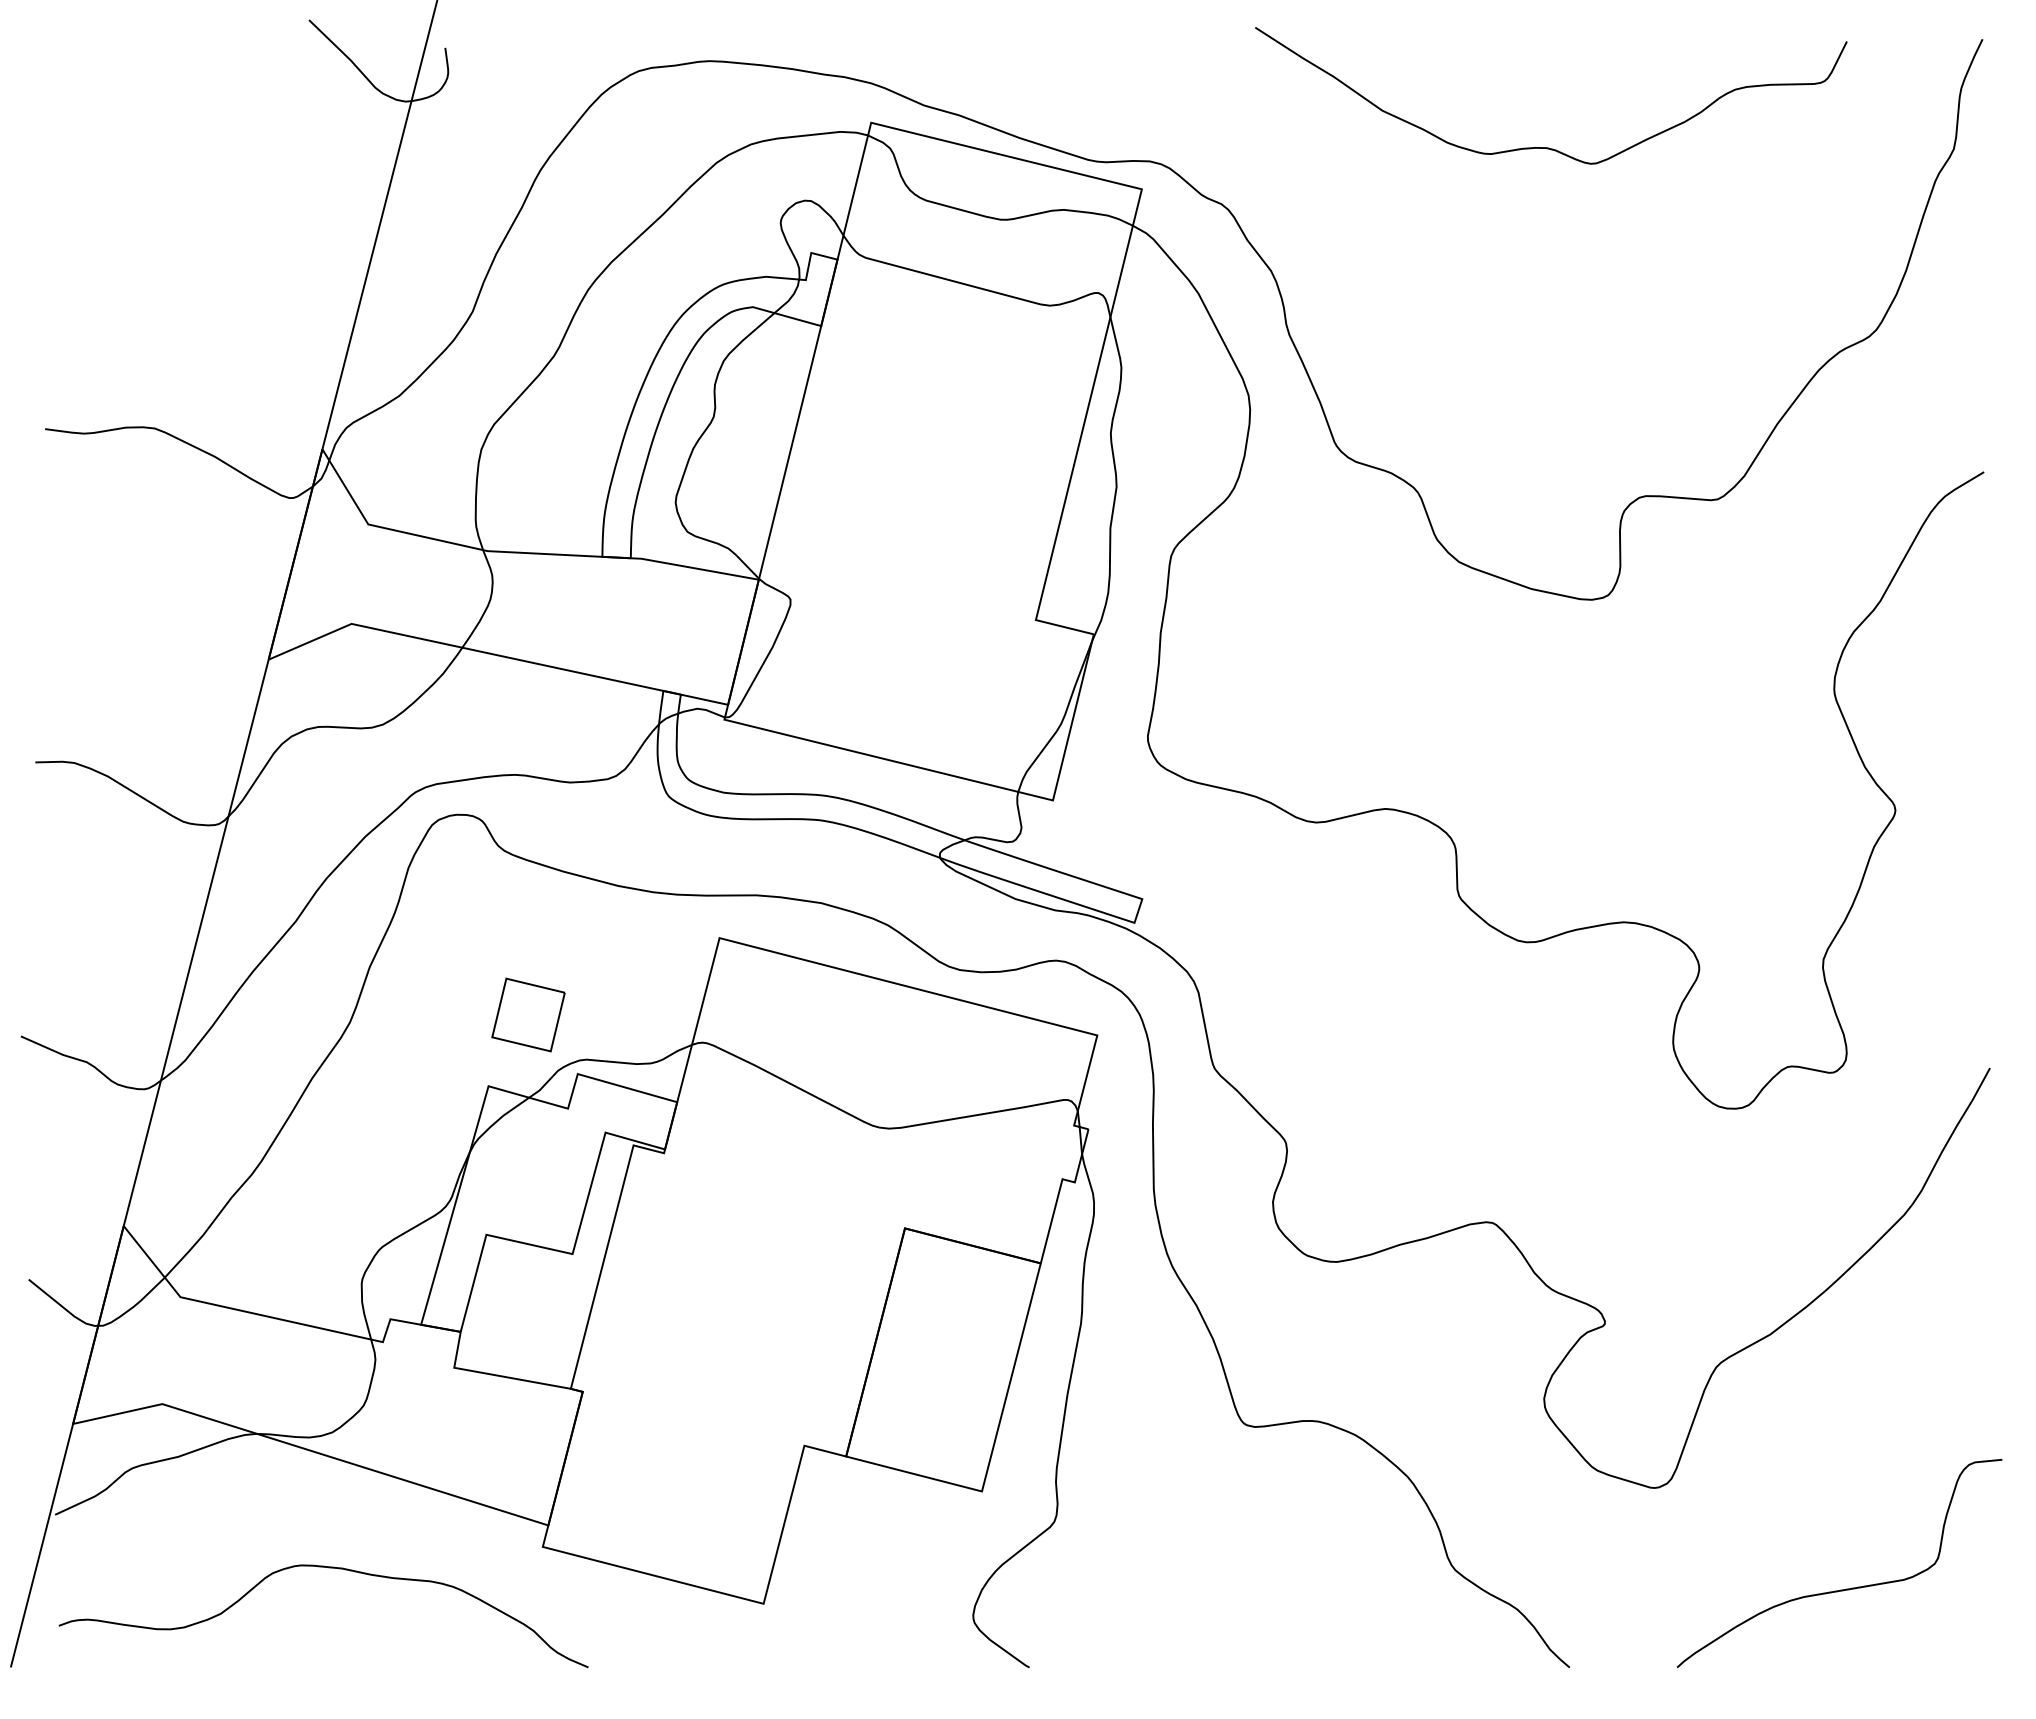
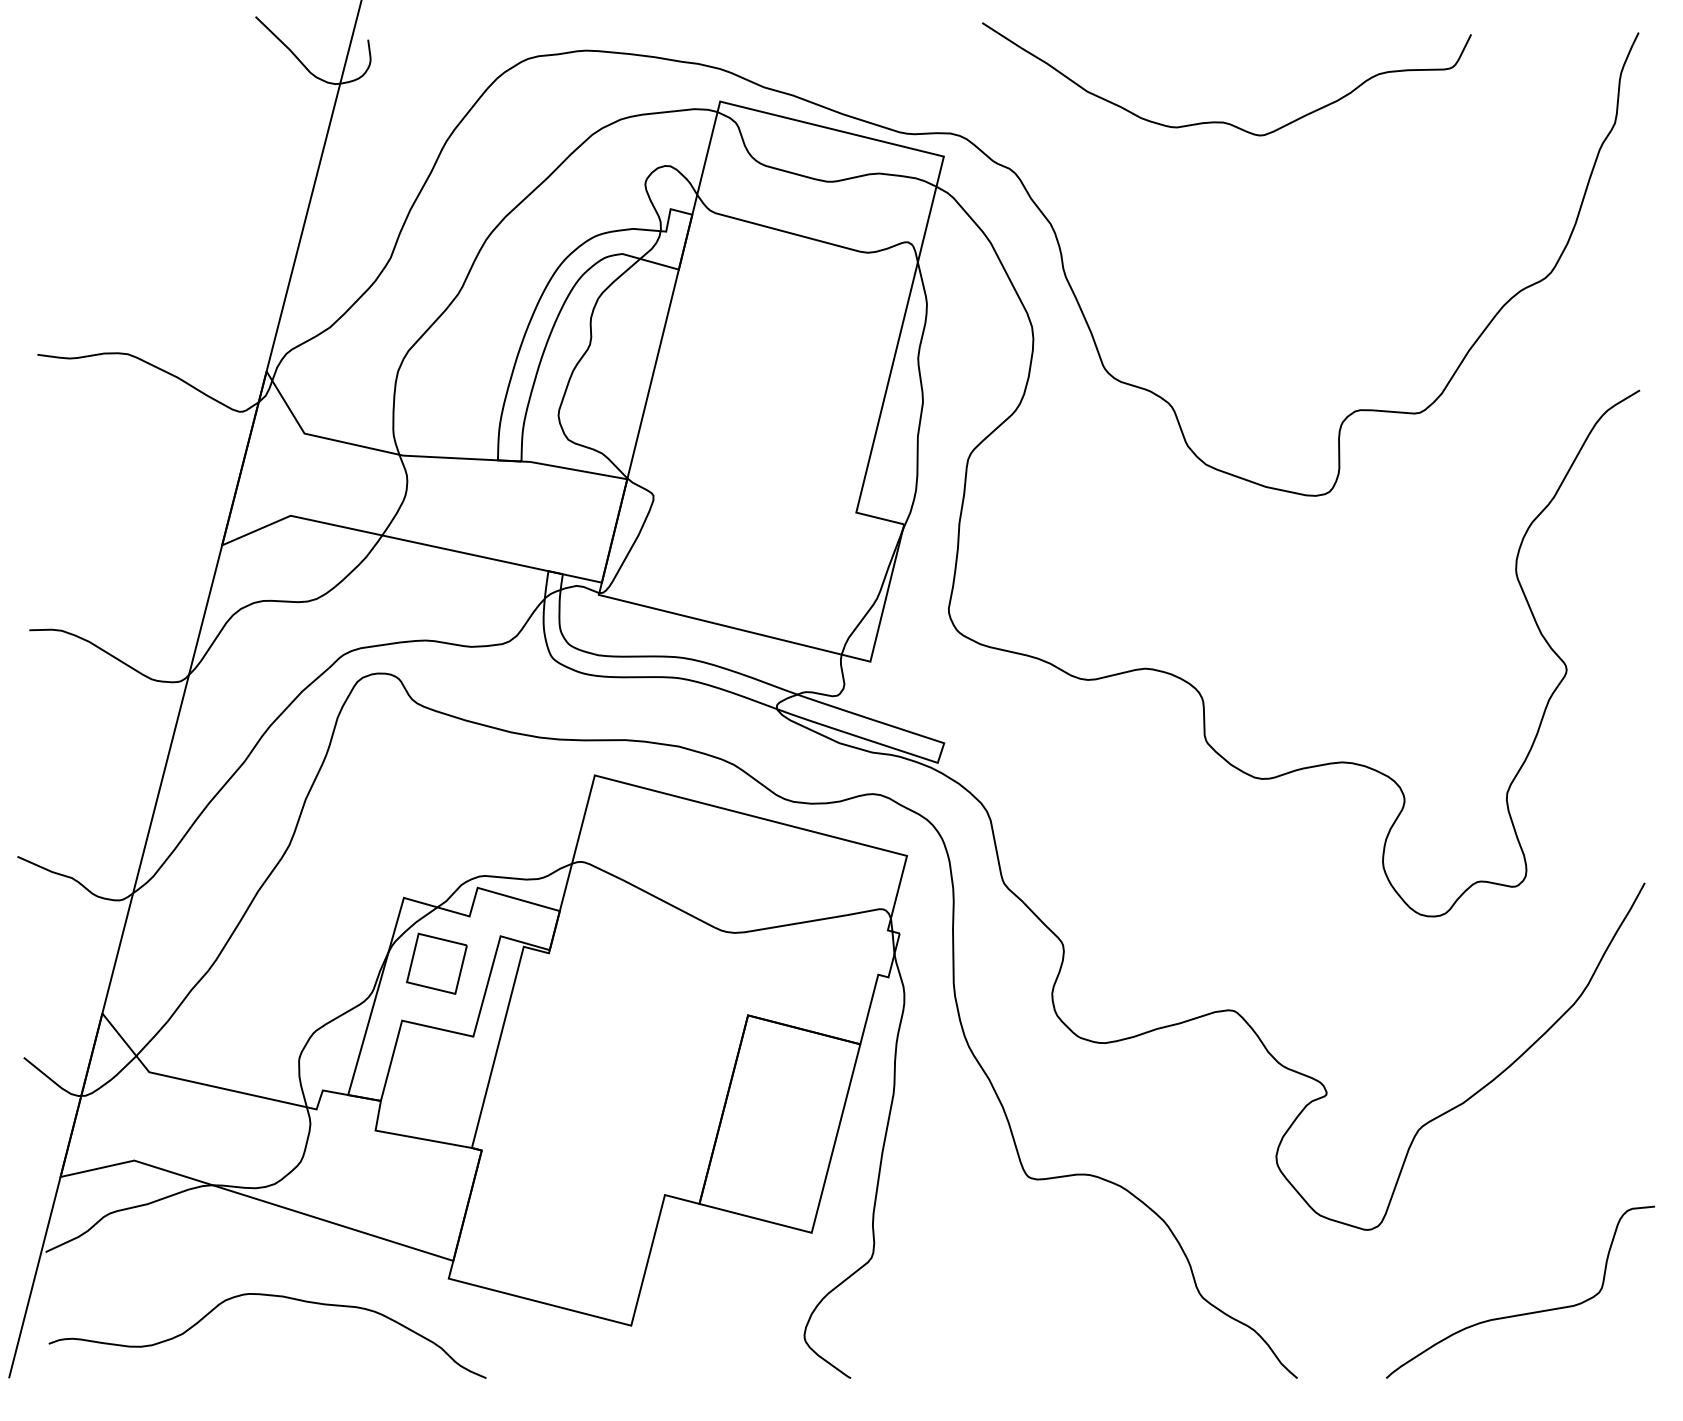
curve: (1549, 147) -> (1225, 122), moved
part: (528, 1014) -> (436, 963), moved

